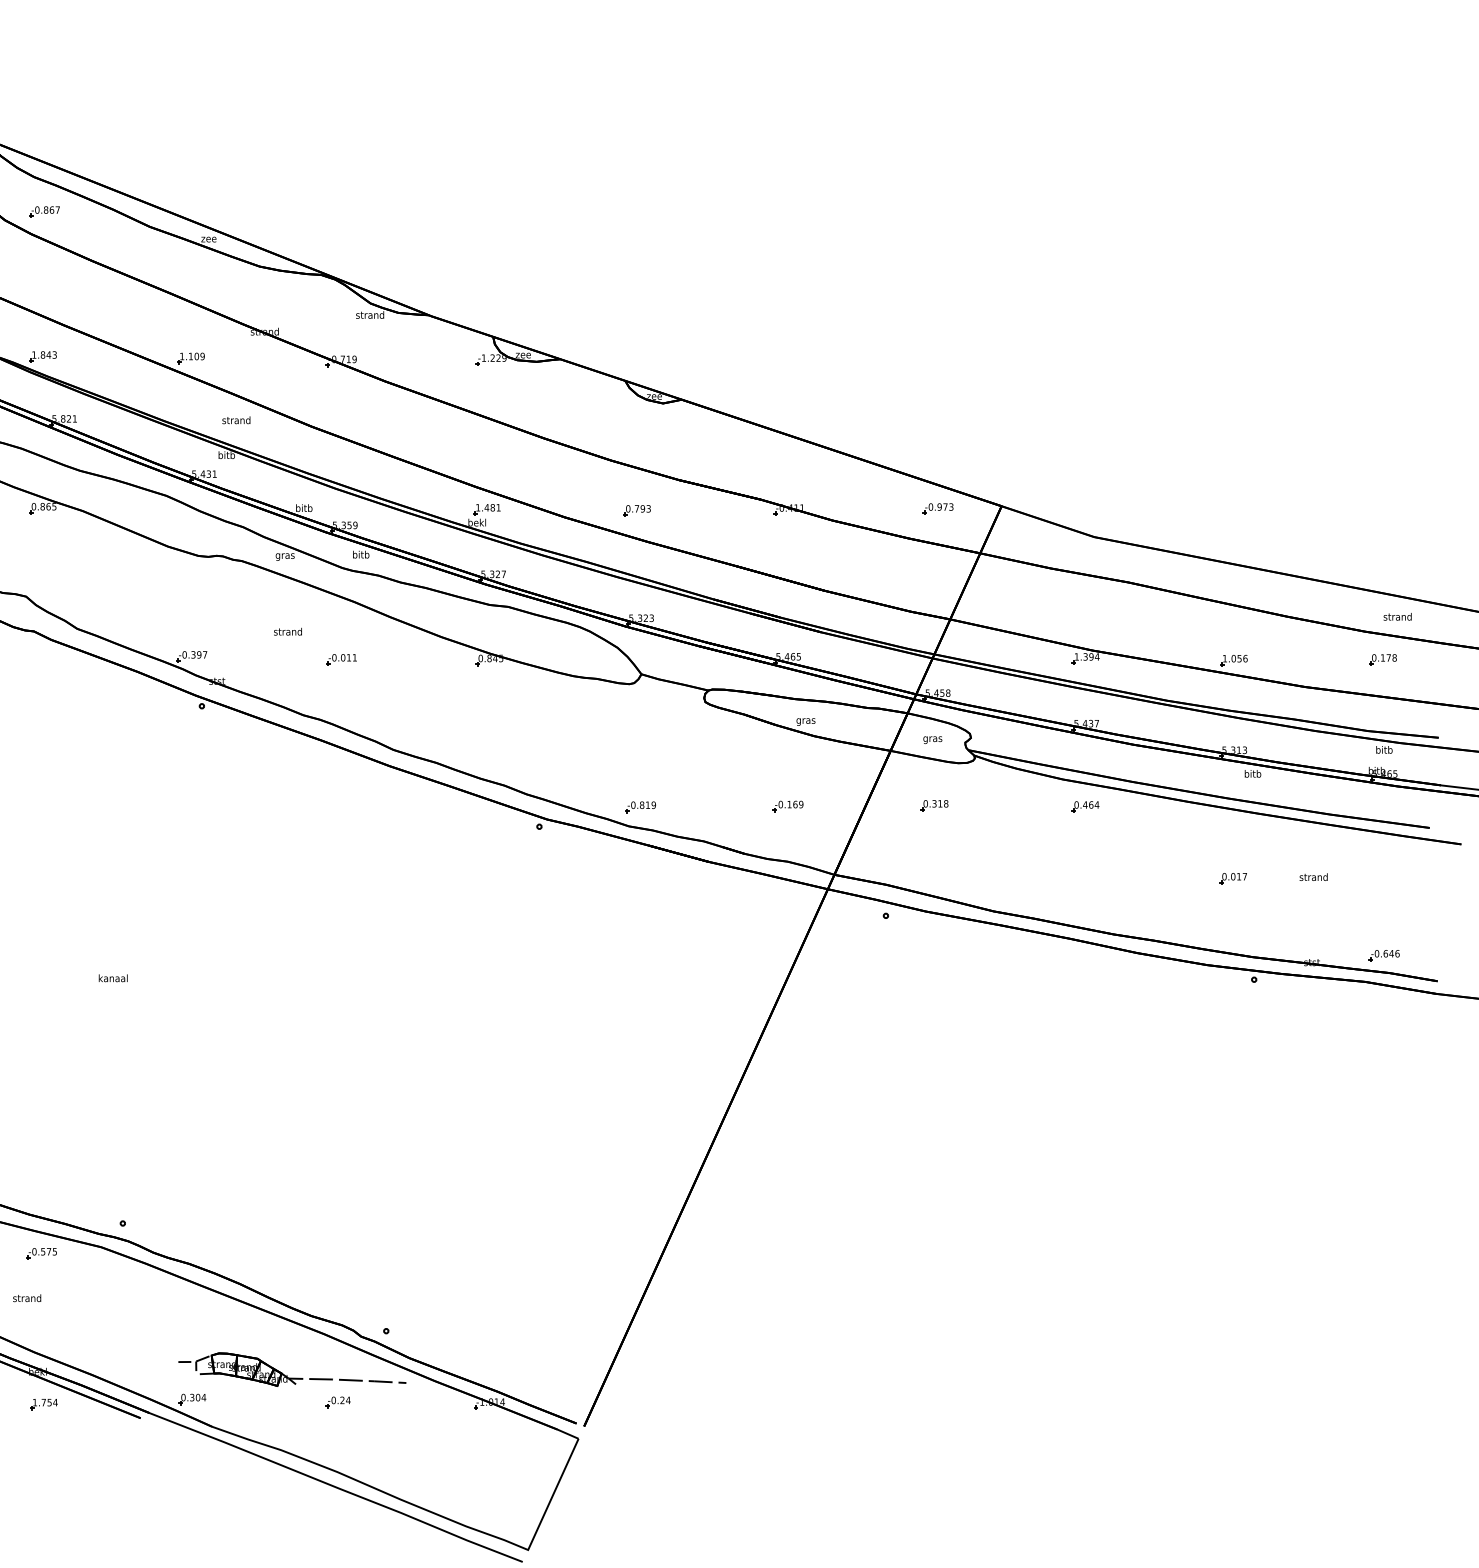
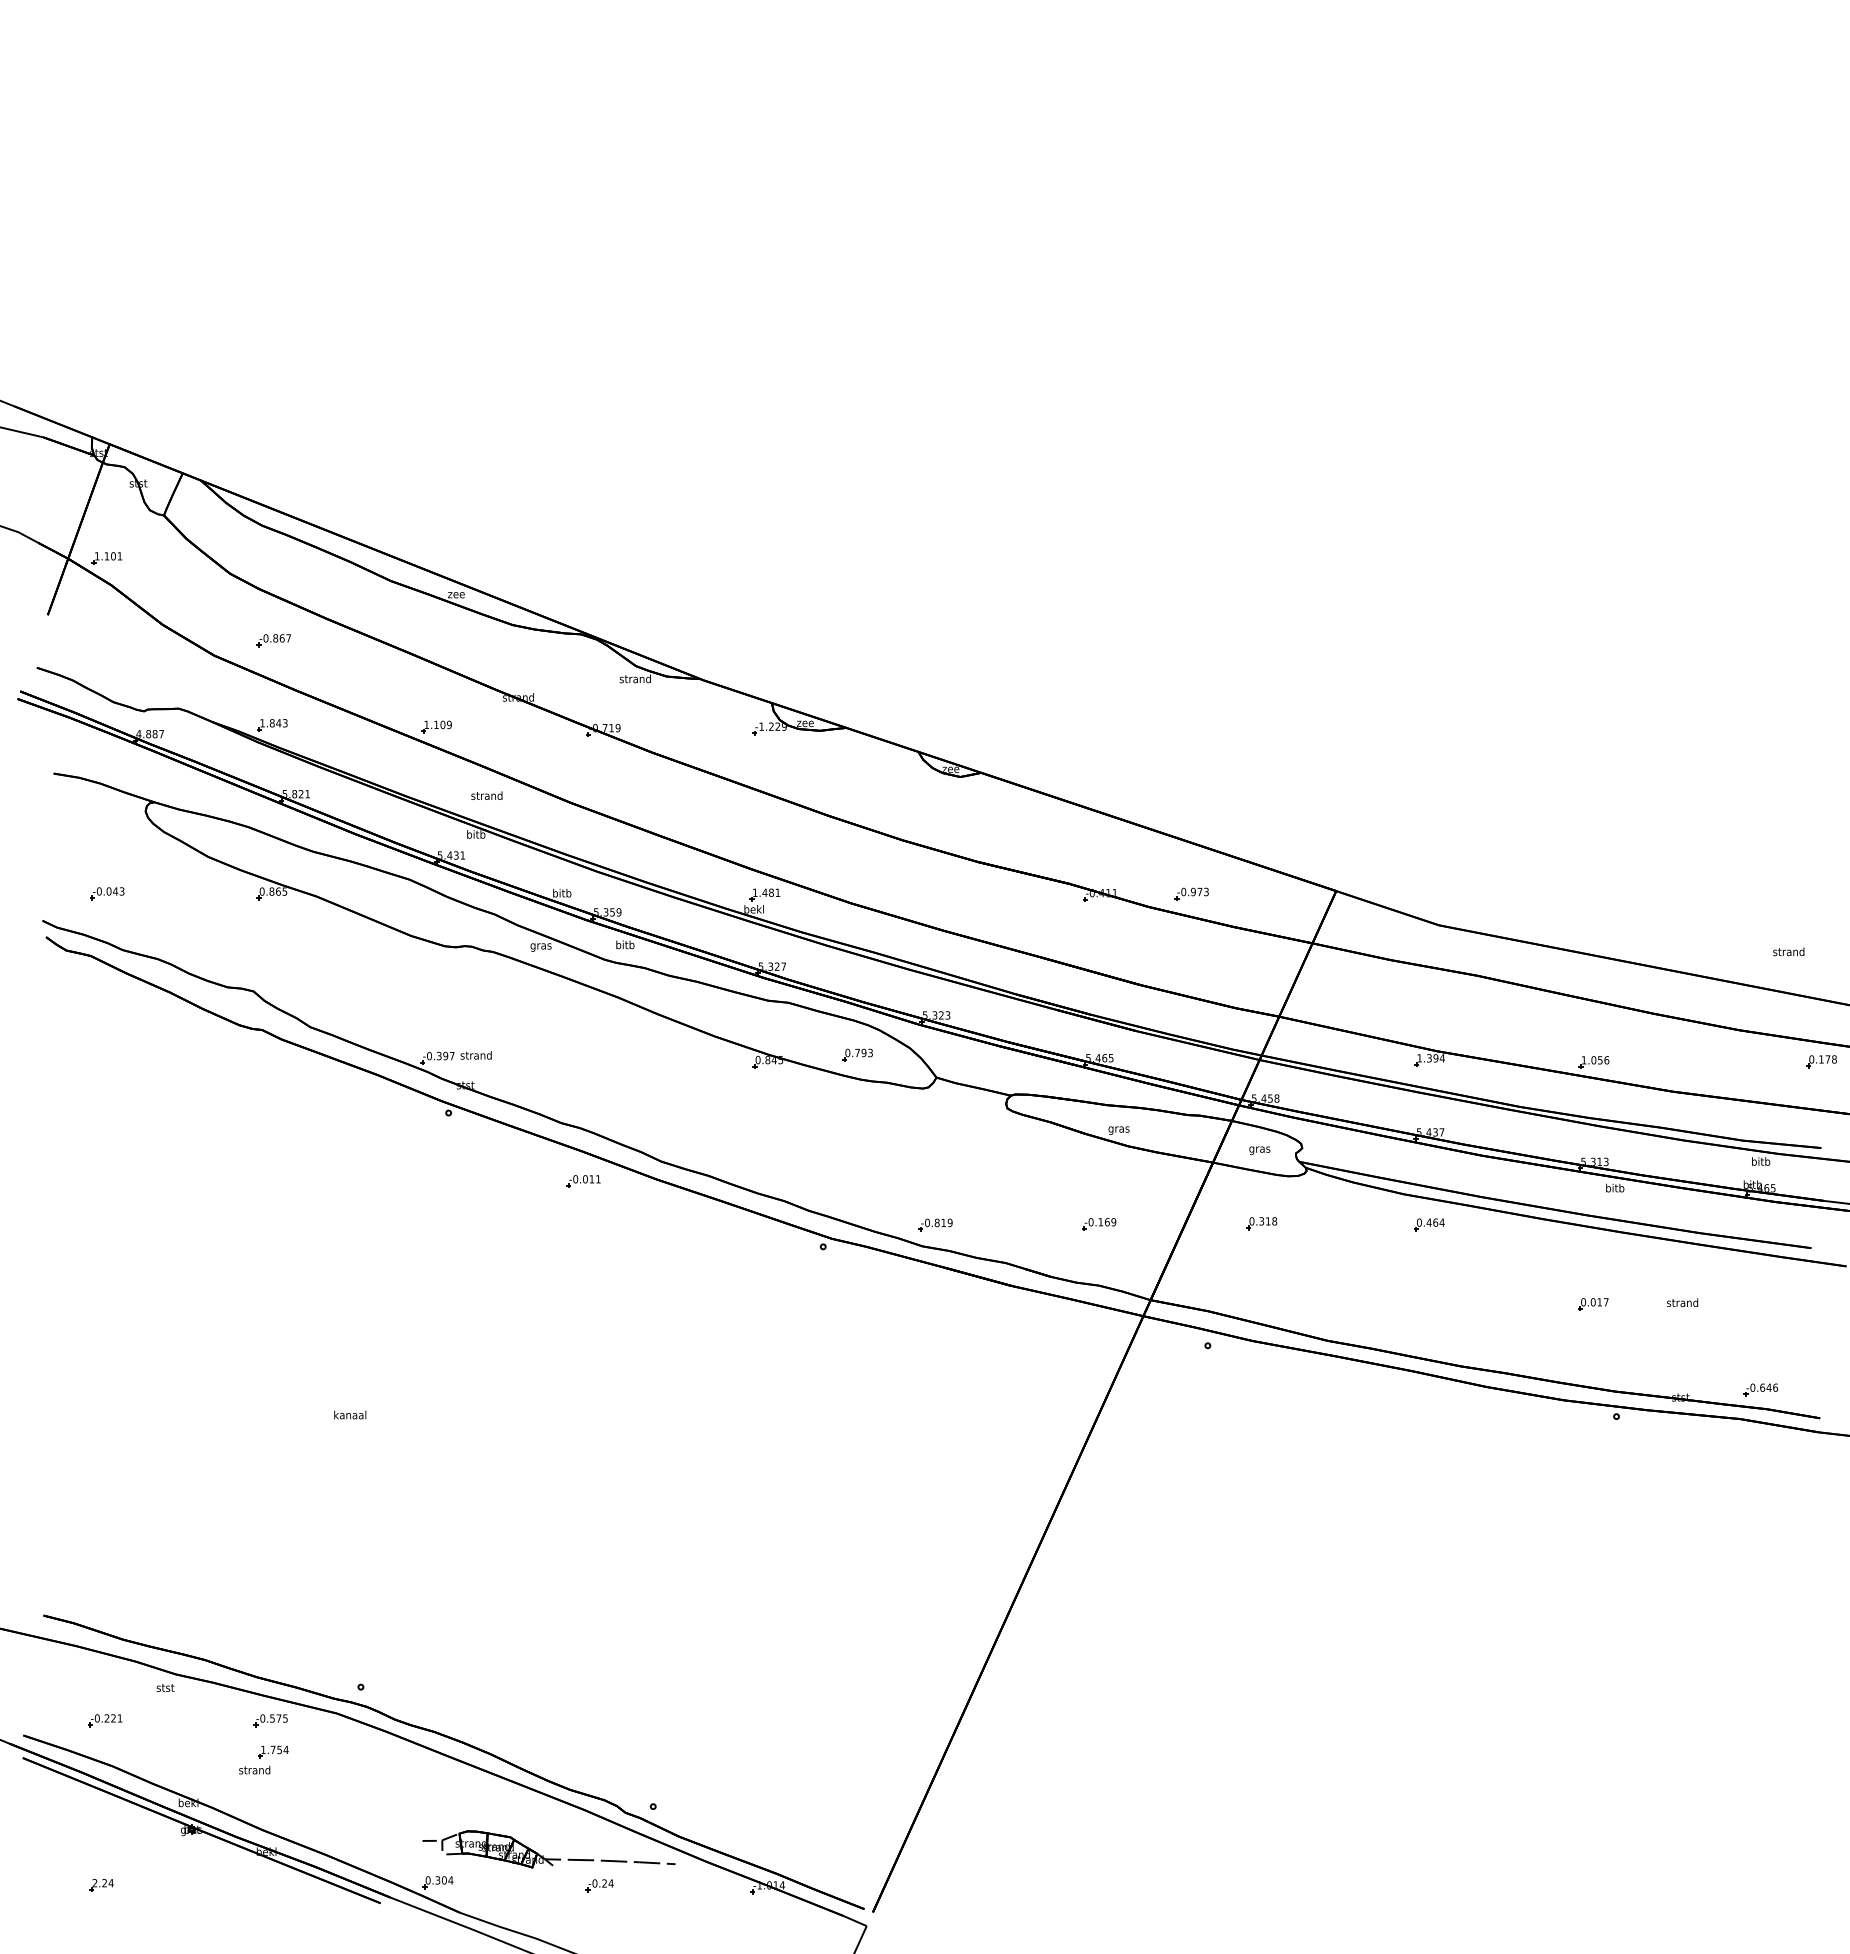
part: (44, 211) -> (273, 640), moved
part: (937, 508) -> (1191, 893), moved
part: (636, 510) -> (857, 1054), moved
text: (1397, 616) -> (1788, 951), moved
text: (287, 631) -> (475, 1055), moved
part: (341, 659) -> (583, 1181), moved
part: (1383, 659) -> (1821, 1061), moved
part: (44, 1404) -> (273, 1751), moved

